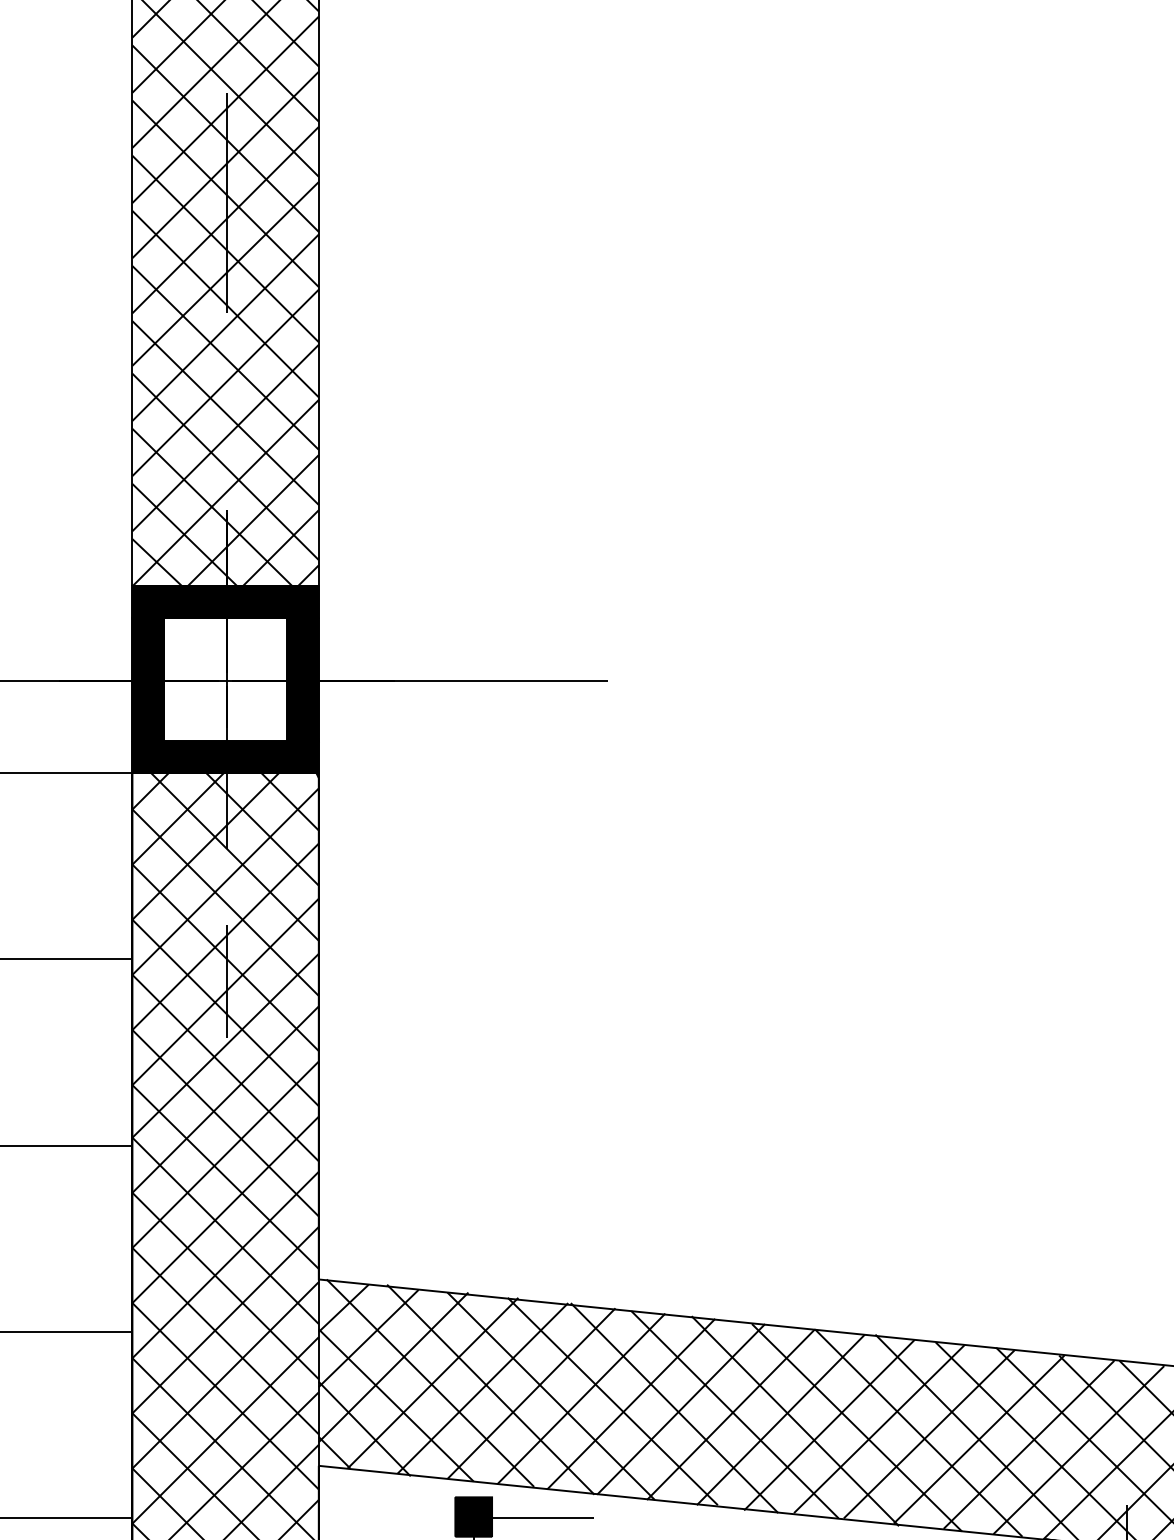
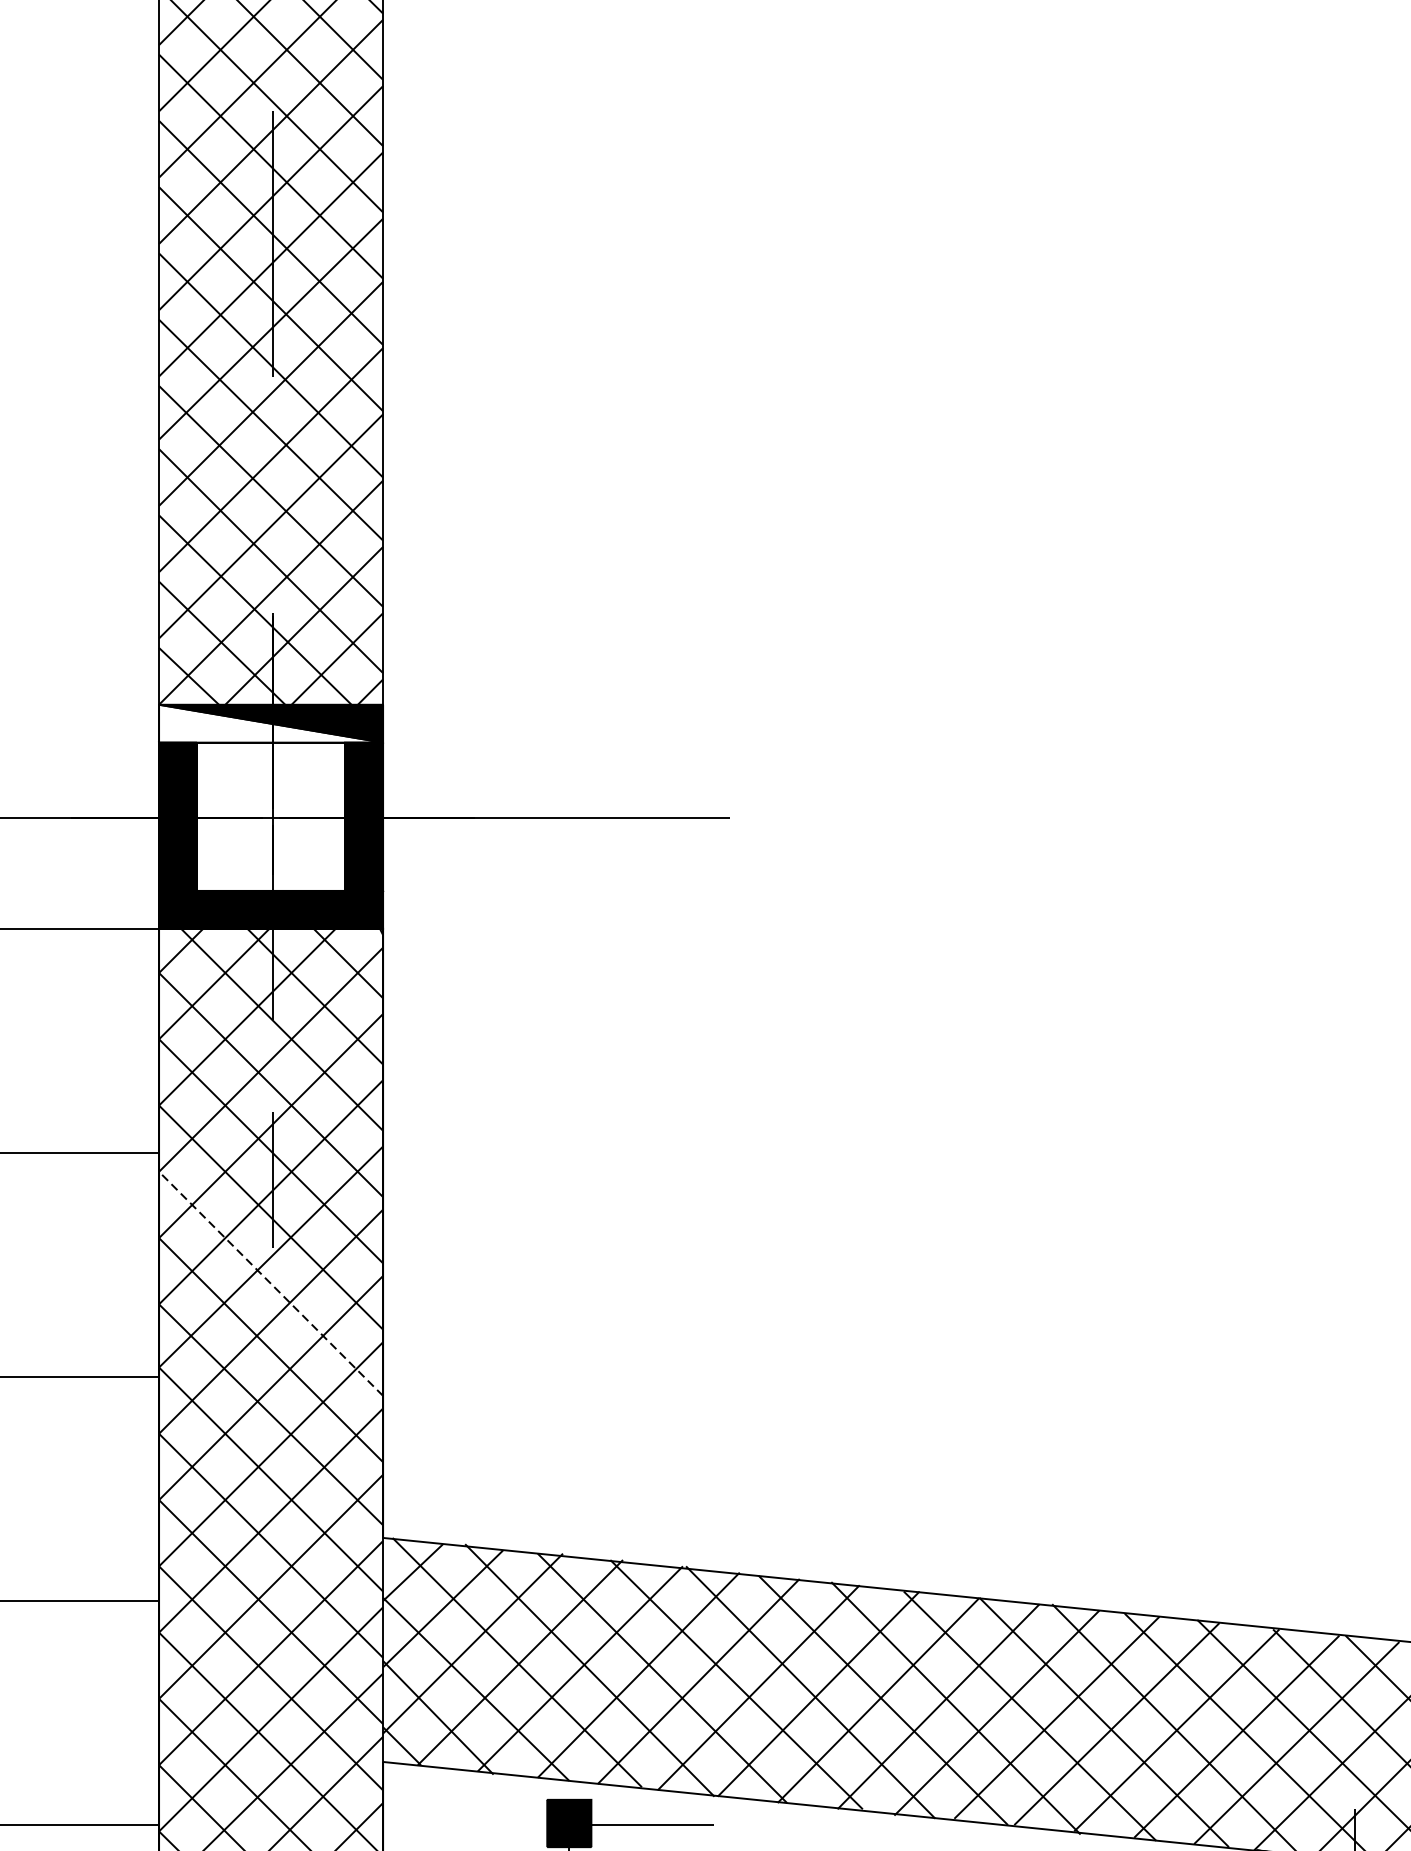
fill: (225, 601) -> (270, 722), removed
line: (225, 1068) -> (270, 1284), solid -> dashed

